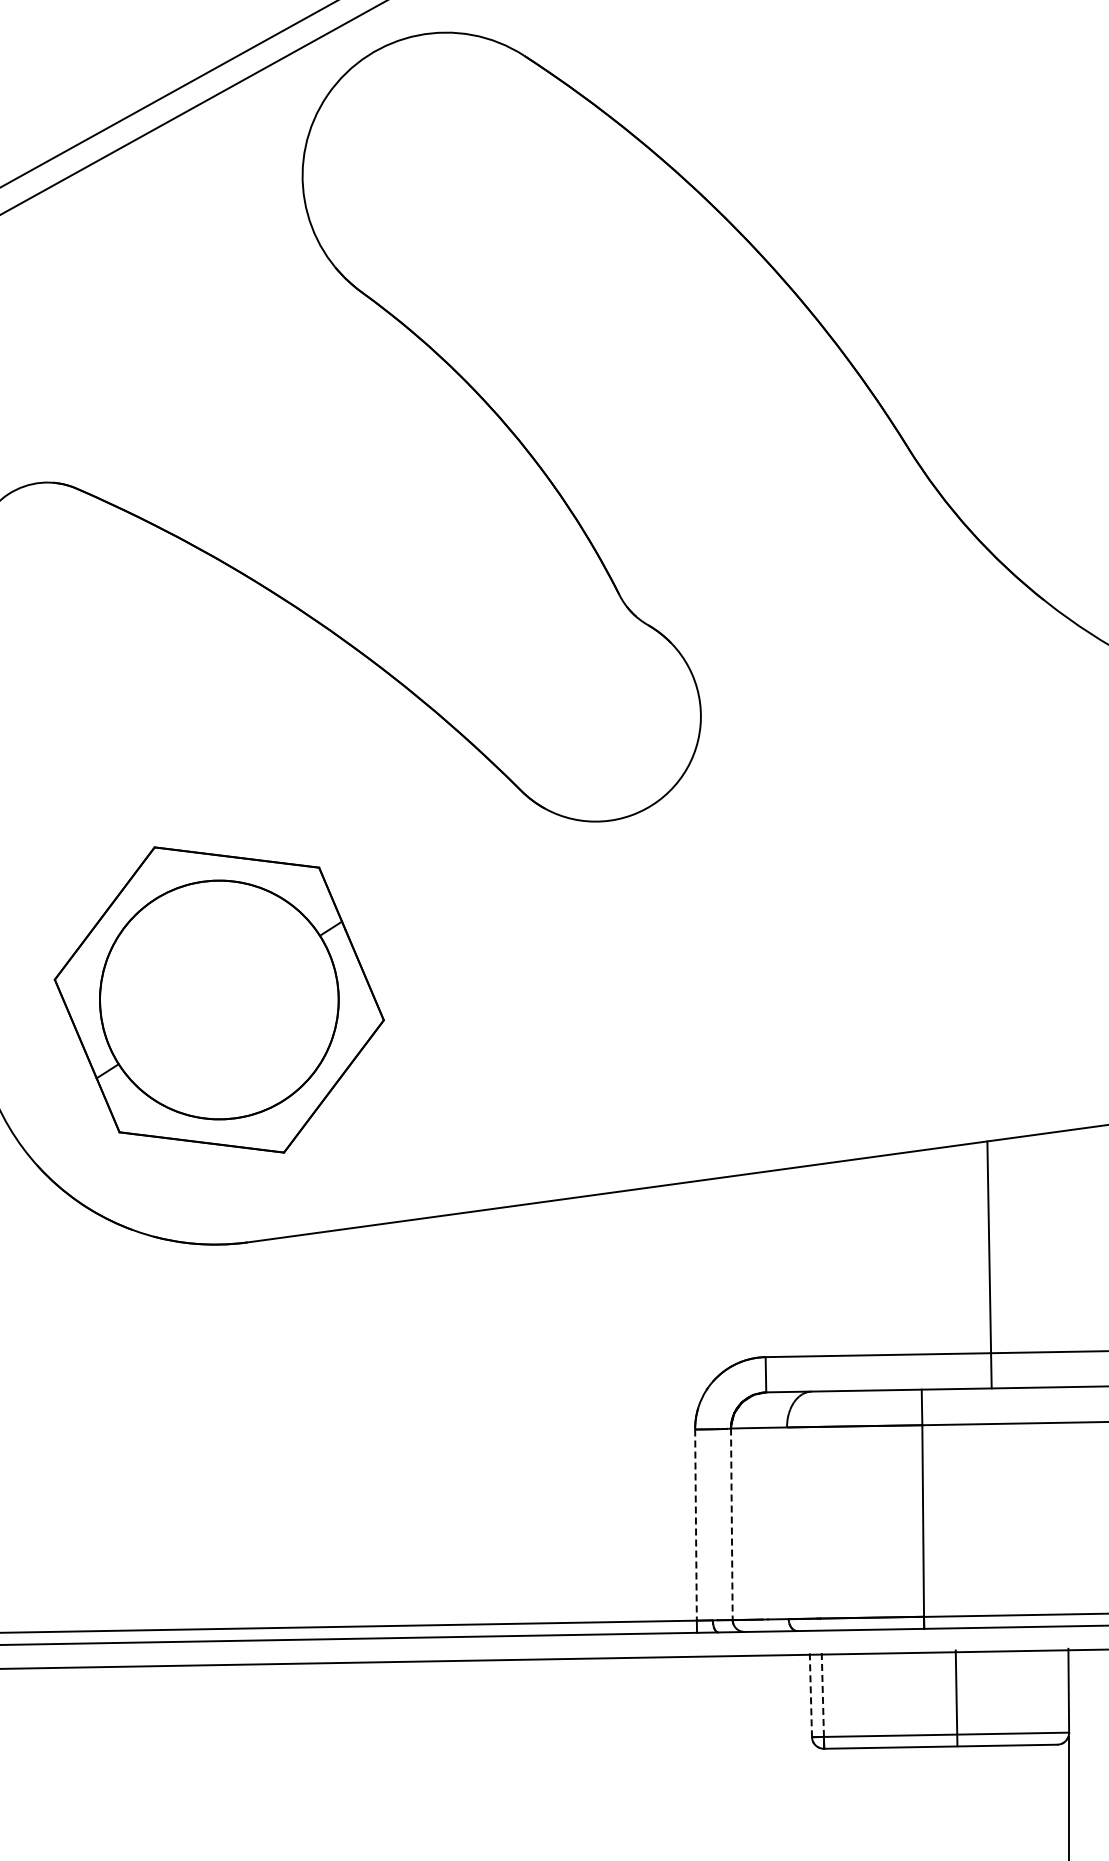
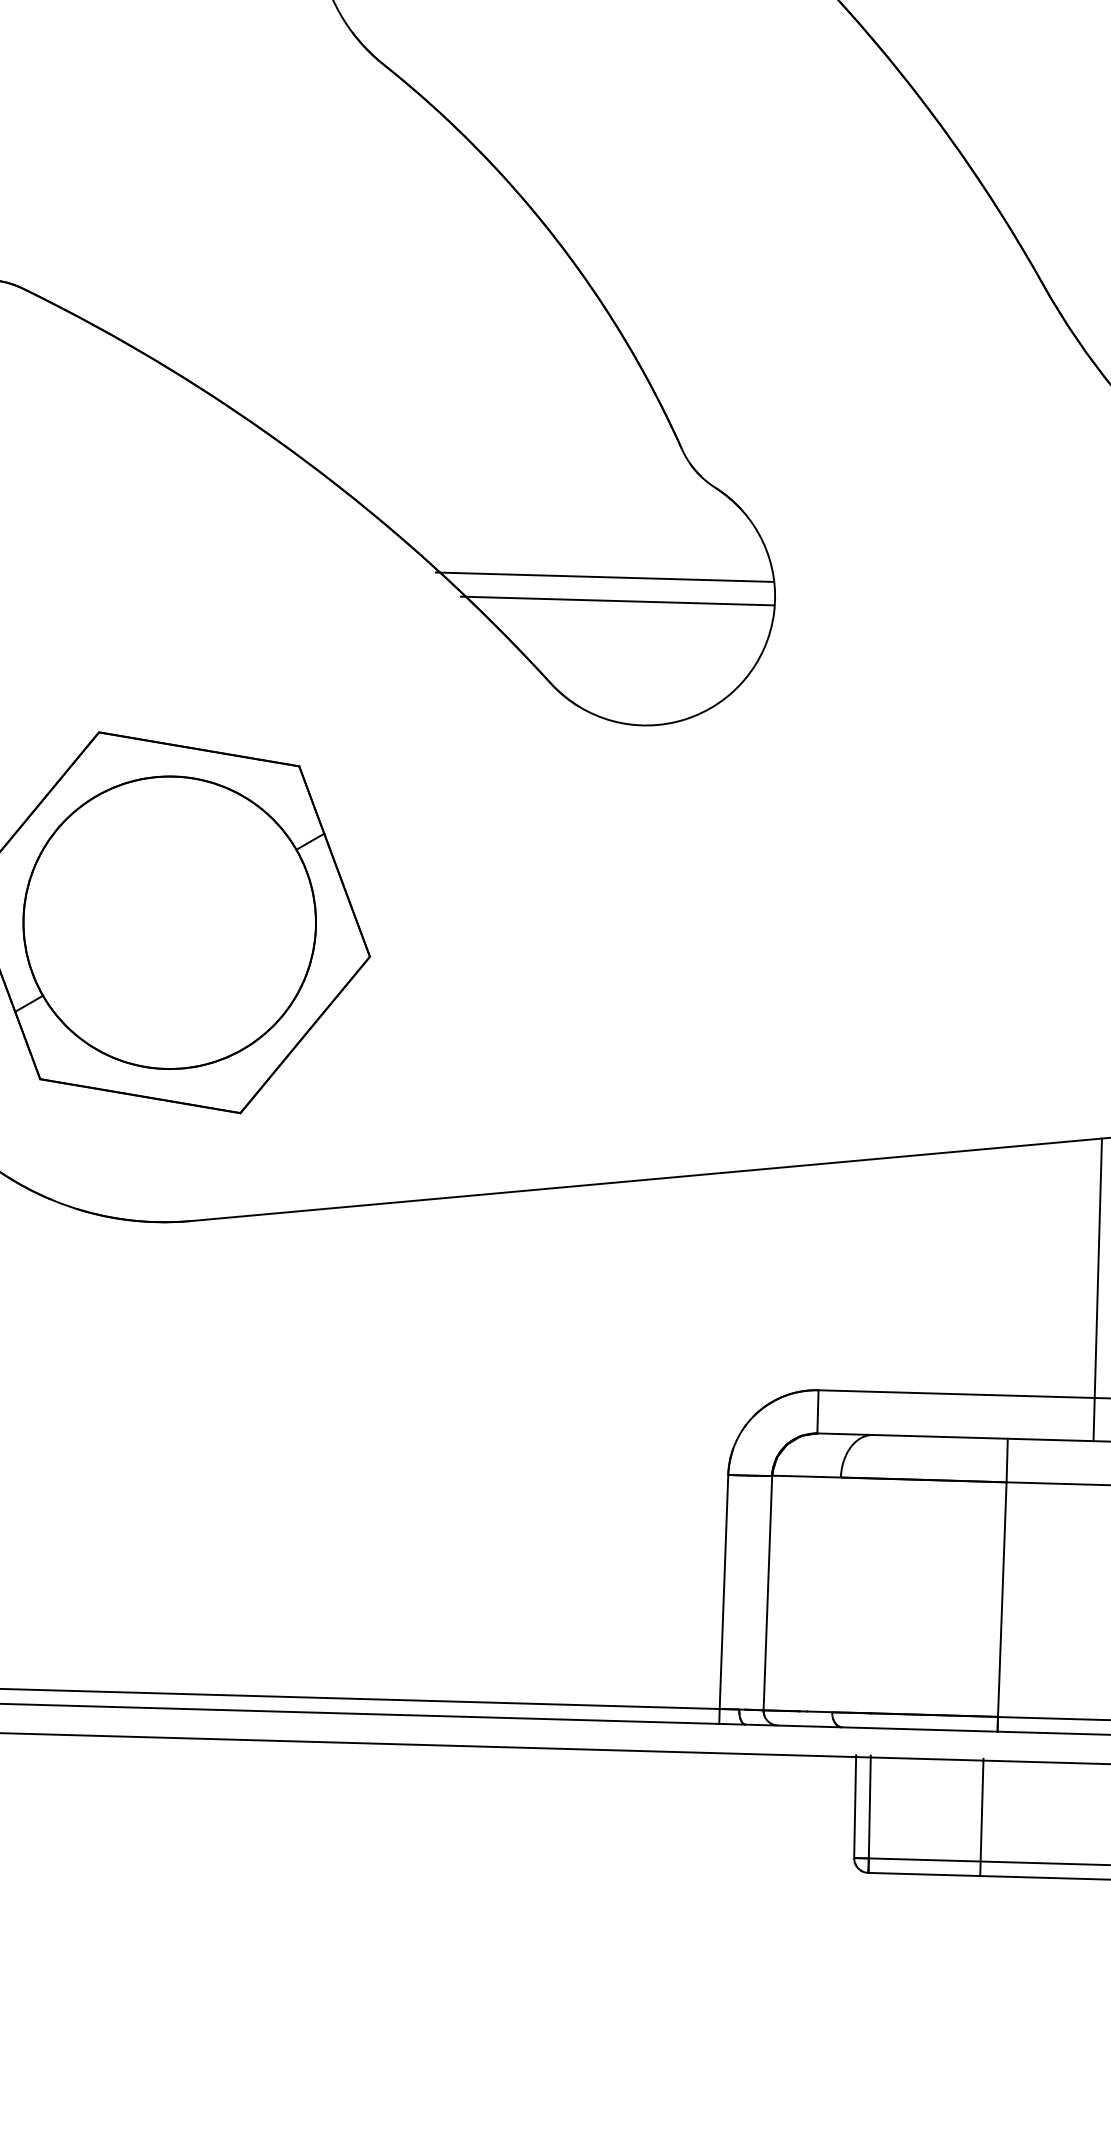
line: (561, 701) -> (605, 576), added
line: (572, 720) -> (617, 600), added
line: (731, 1524) -> (767, 1593), dashed -> solid
line: (695, 1525) -> (723, 1592), dashed -> solid
line: (810, 1695) -> (854, 1806), dashed -> solid
line: (822, 1695) -> (869, 1807), dashed -> solid
line: (956, 1698) -> (981, 1817), moved

